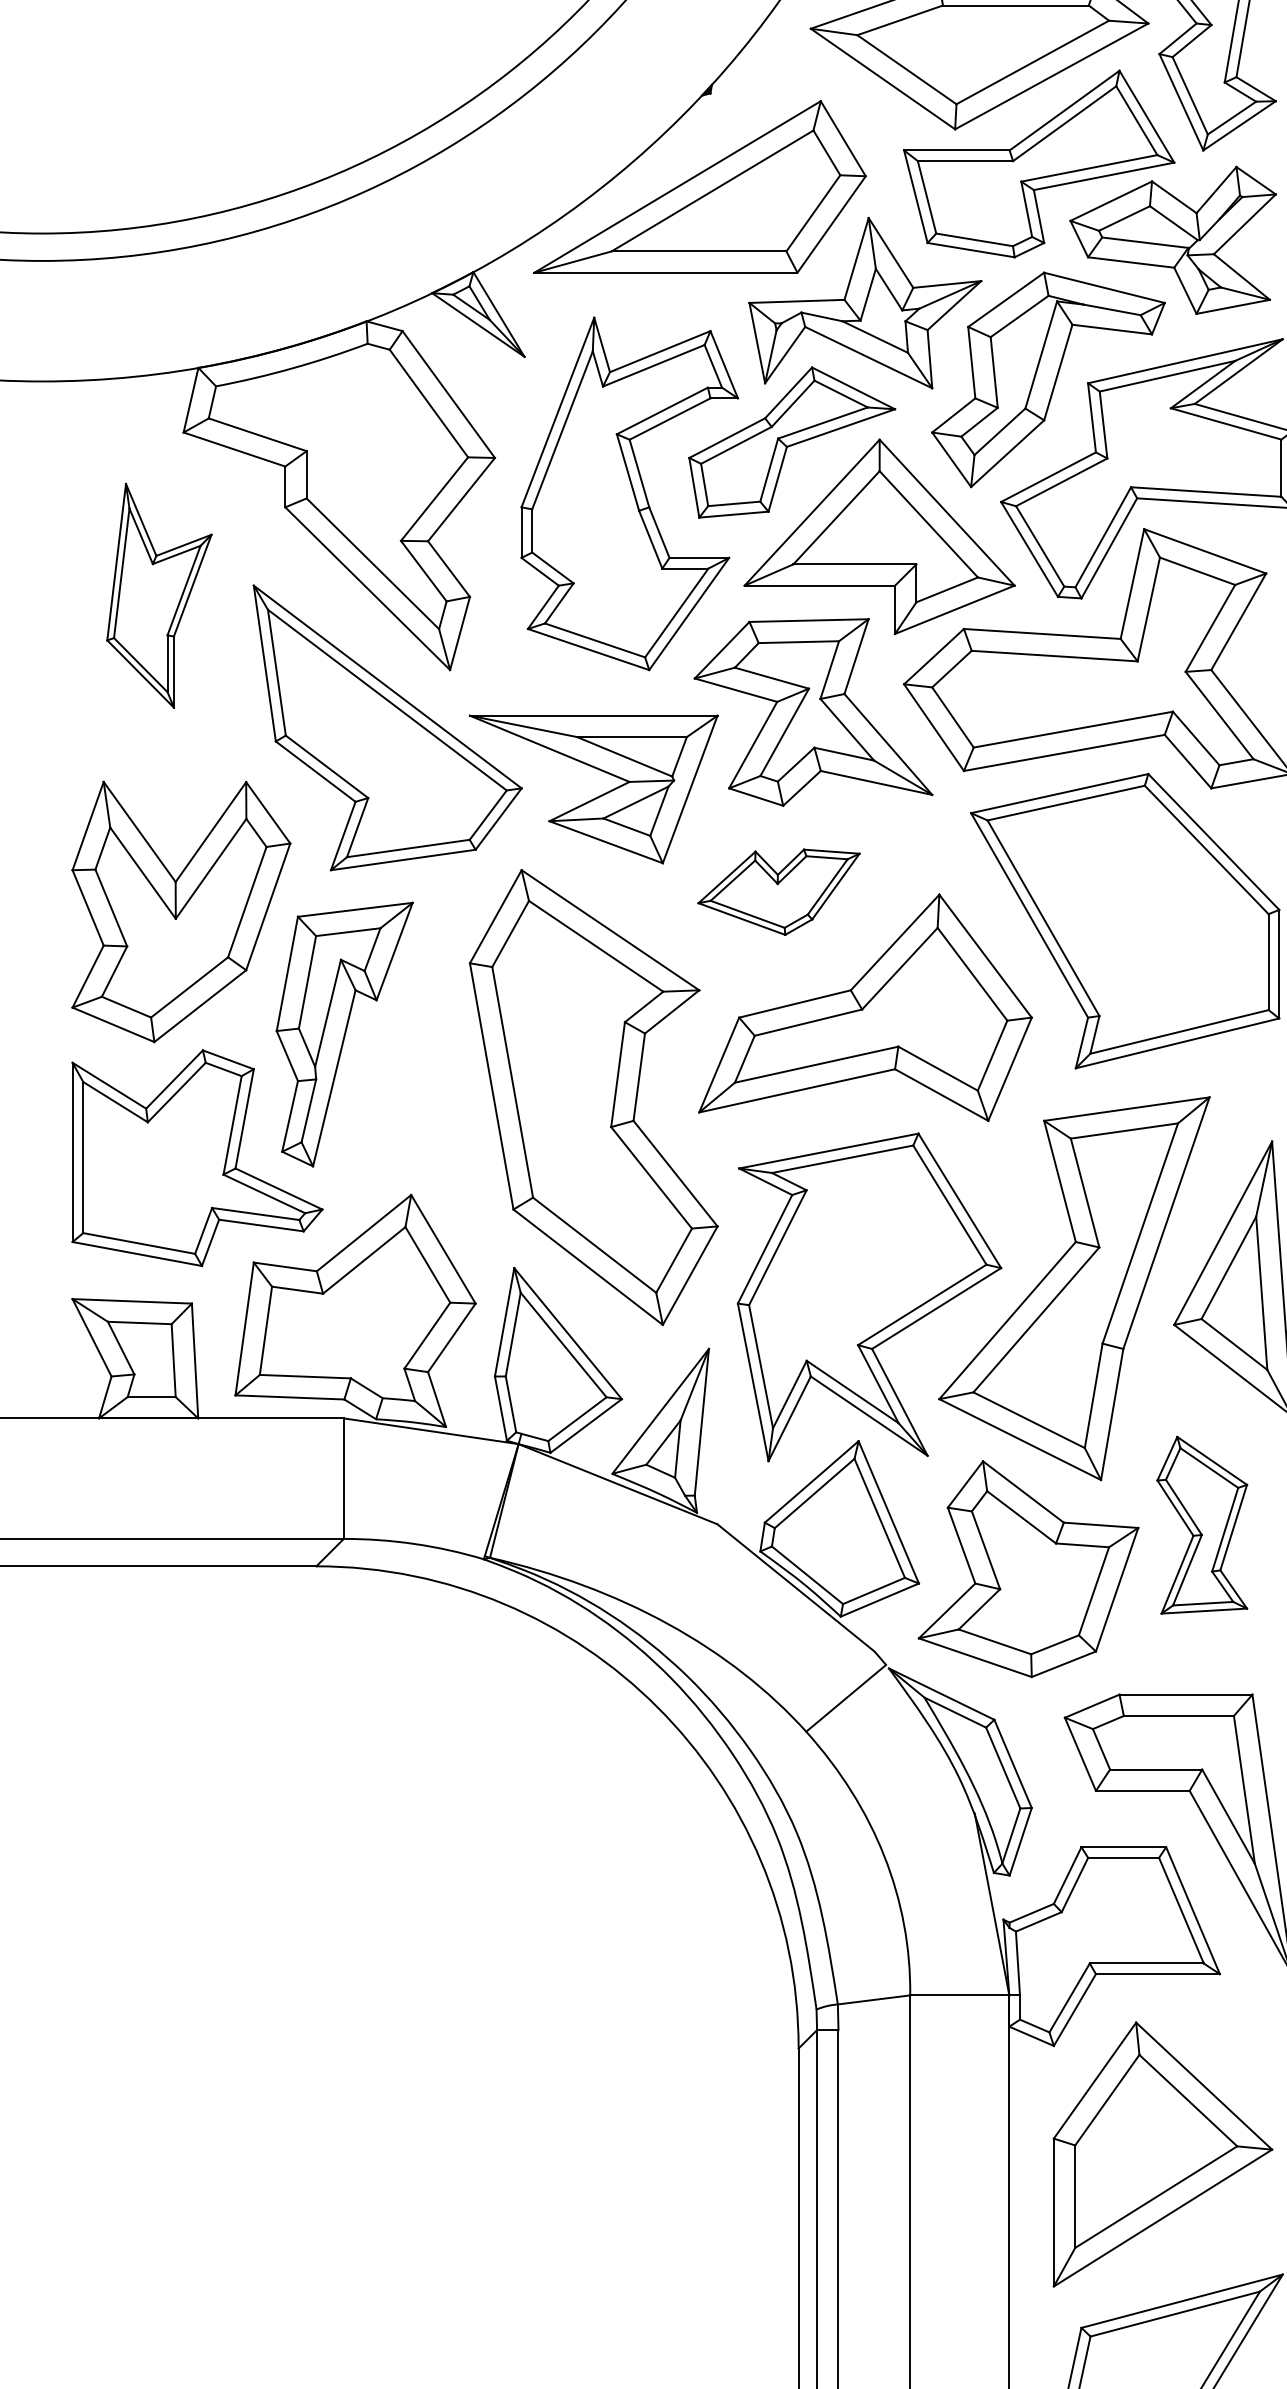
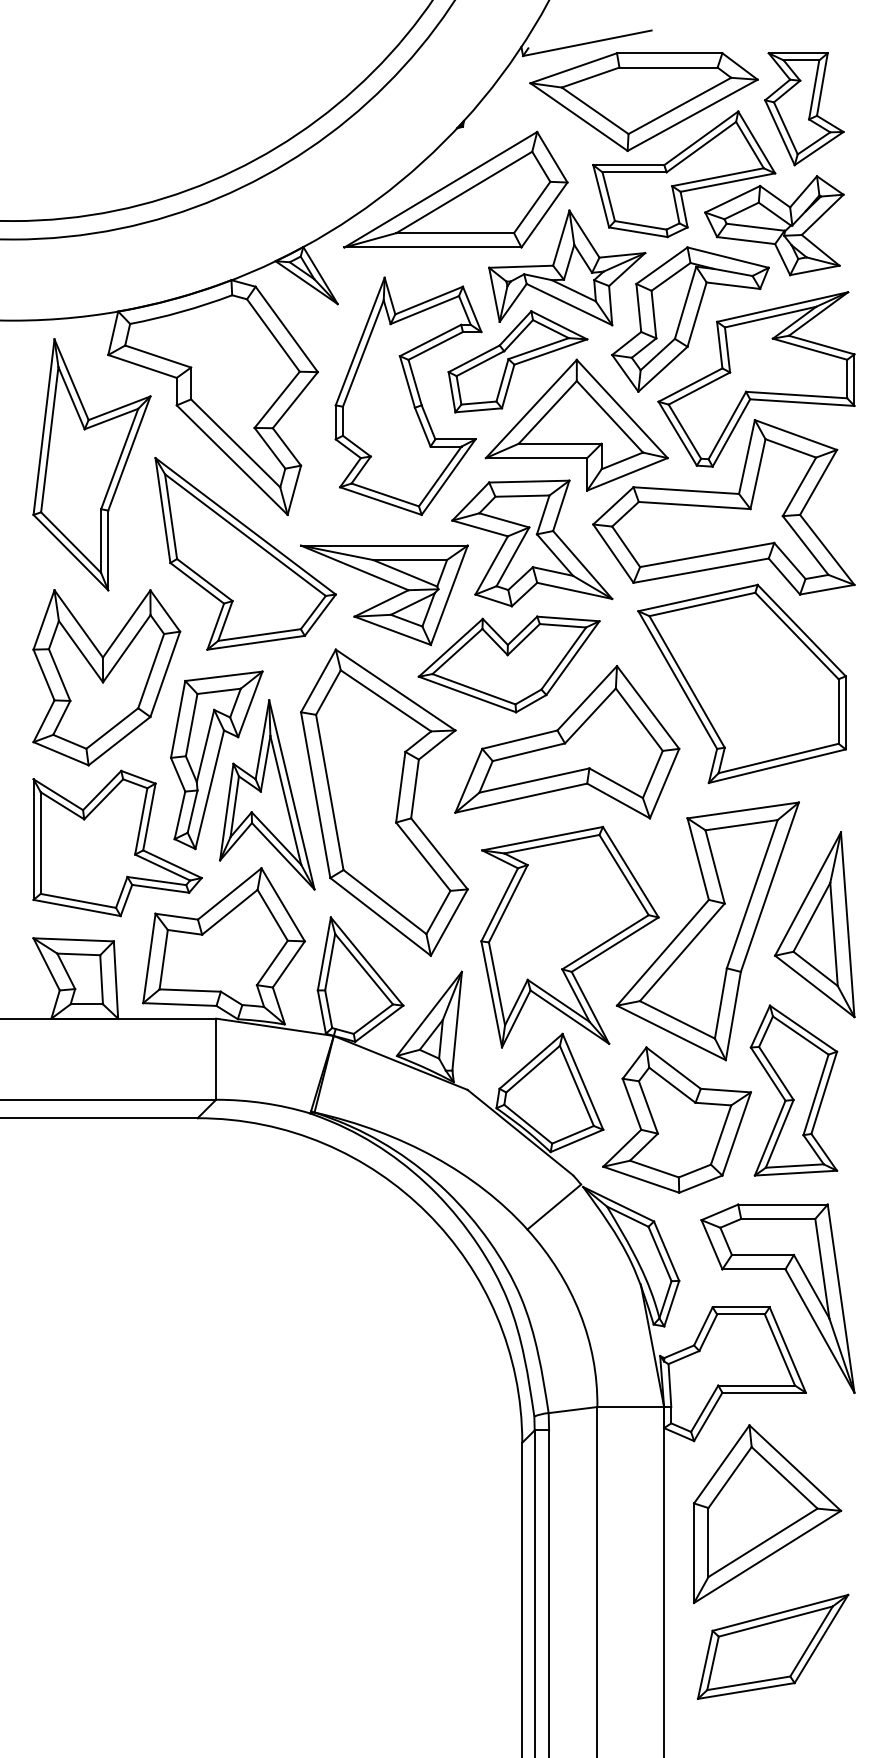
part: (158, 595) -> (91, 464), size x1.67
part: (778, 892) -> (508, 664), size x1.67
part: (420, 1085) -> (267, 794), added
part: (1201, 1525) -> (793, 1090), size x1.43

